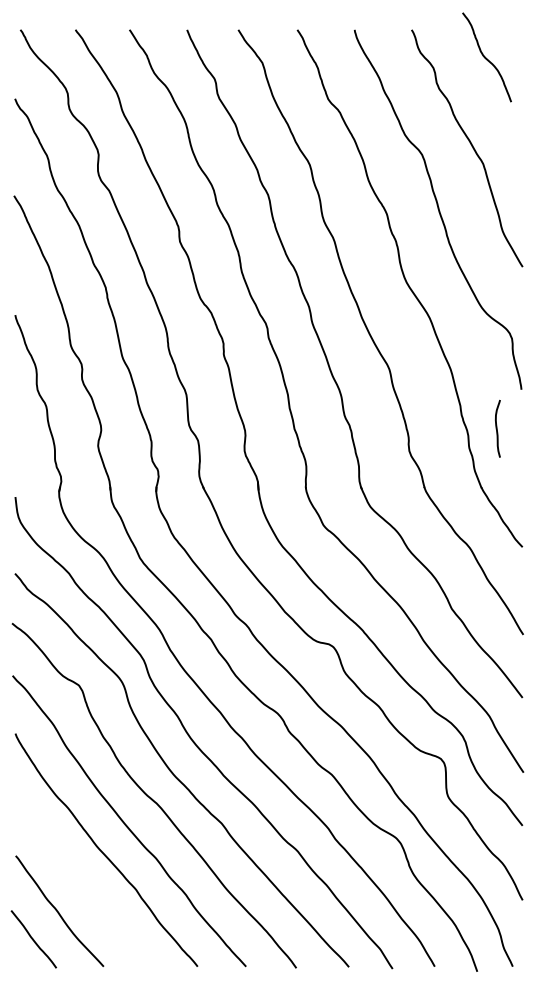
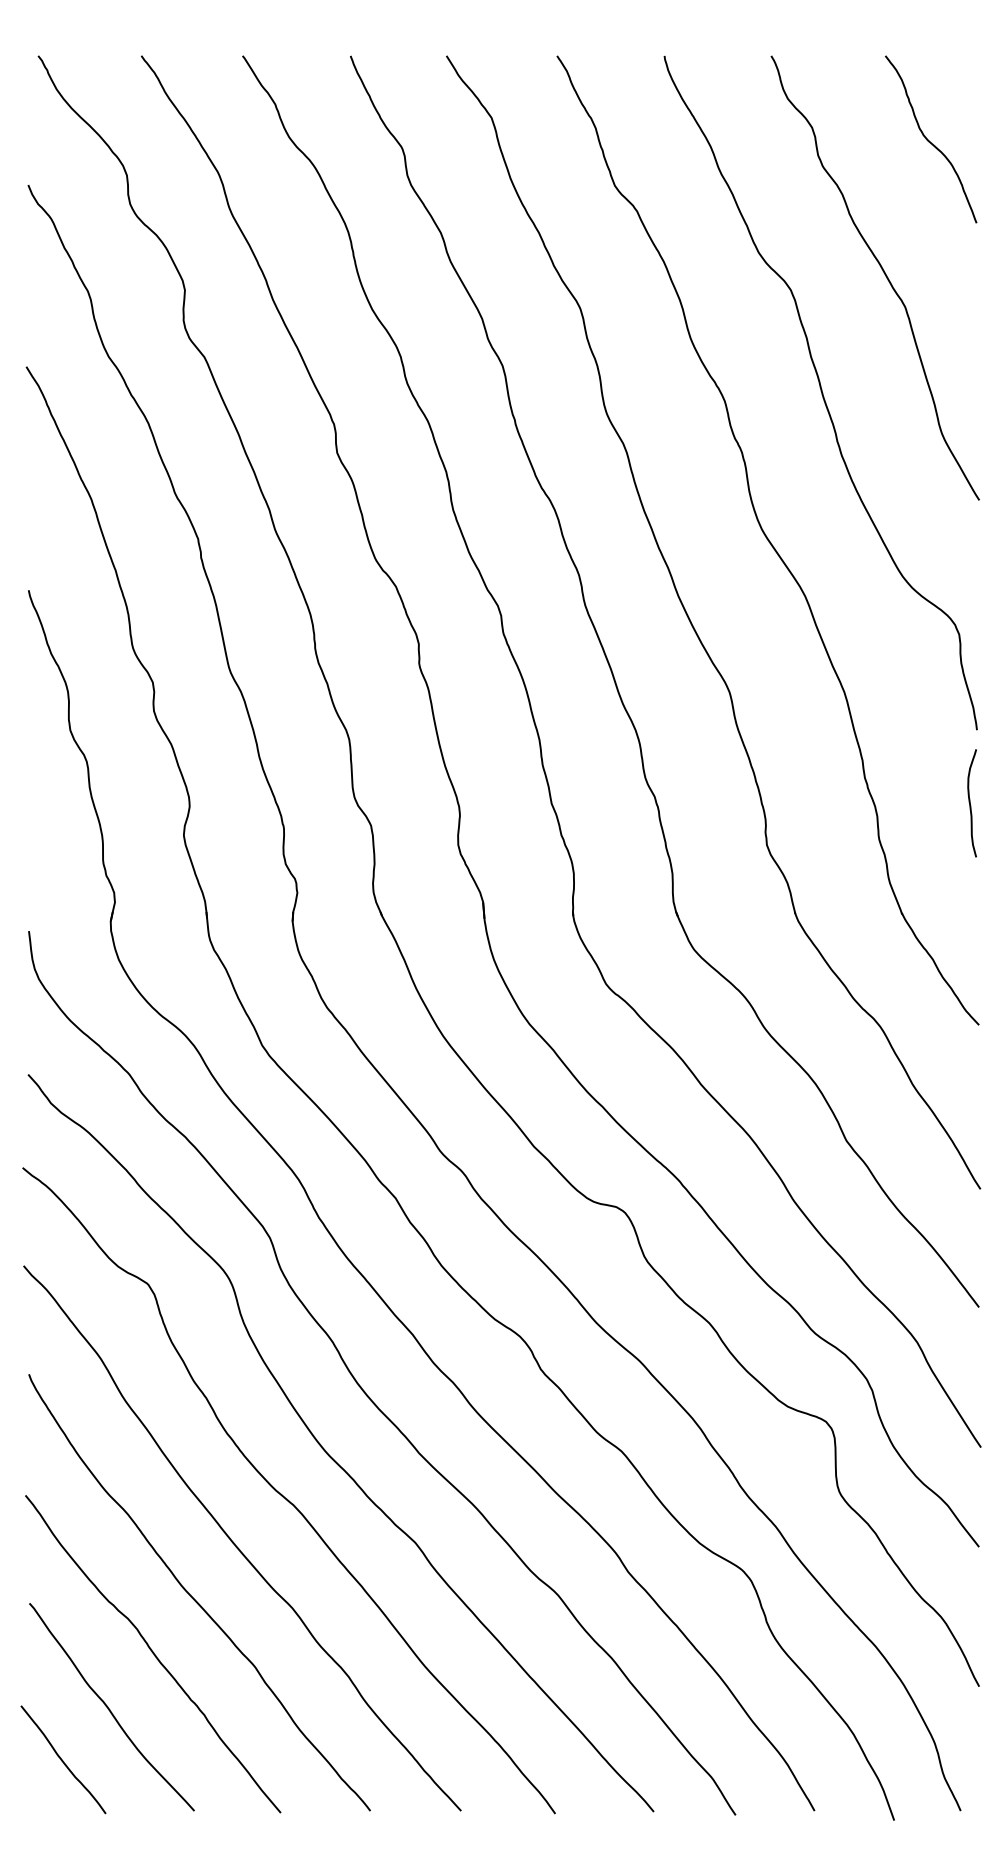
curve: (486, 57) -> (930, 139), moved
curve: (497, 428) -> (971, 802), moved
curve: (81, 882) -> (152, 1653), added

